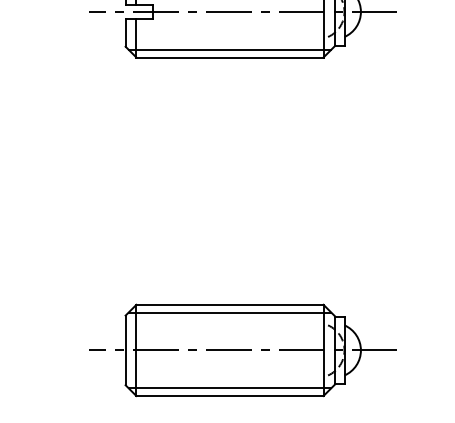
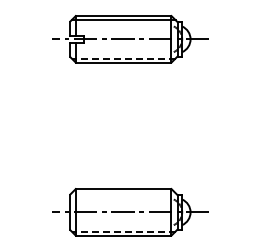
line: (229, 49) -> (123, 58), solid -> dashed
line: (229, 313) -> (123, 193), removed
line: (229, 387) -> (123, 231), solid -> dashed

